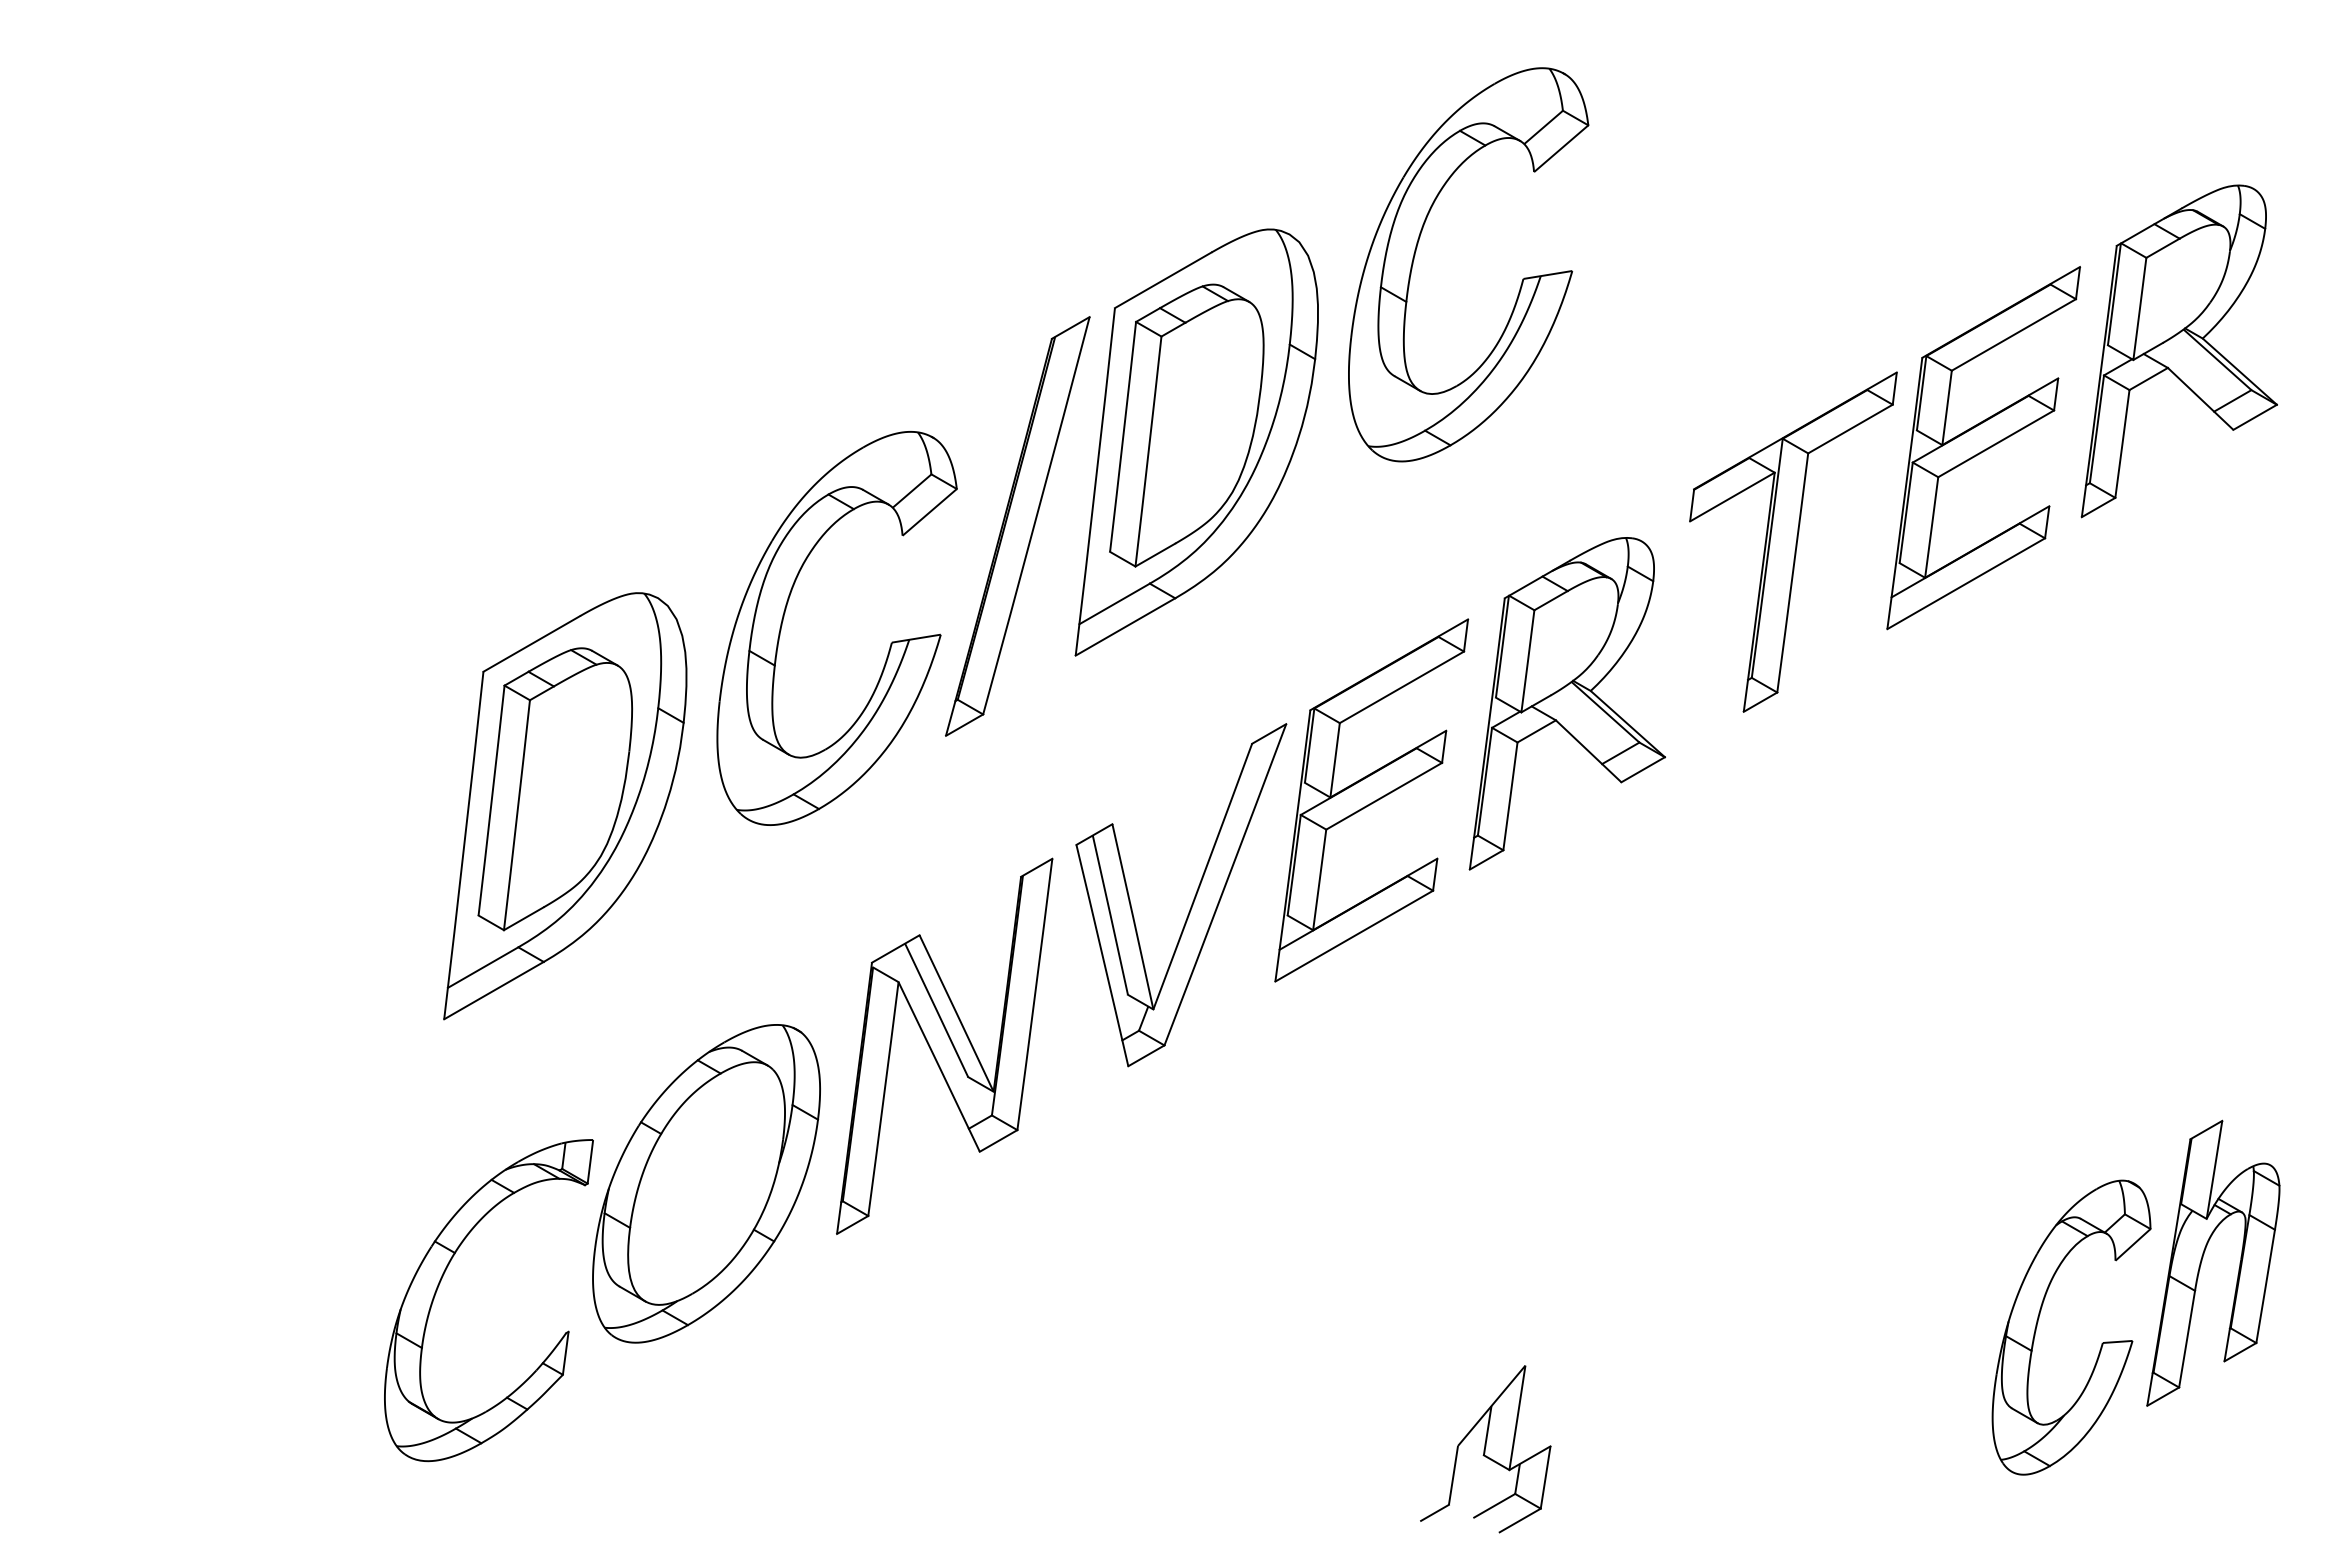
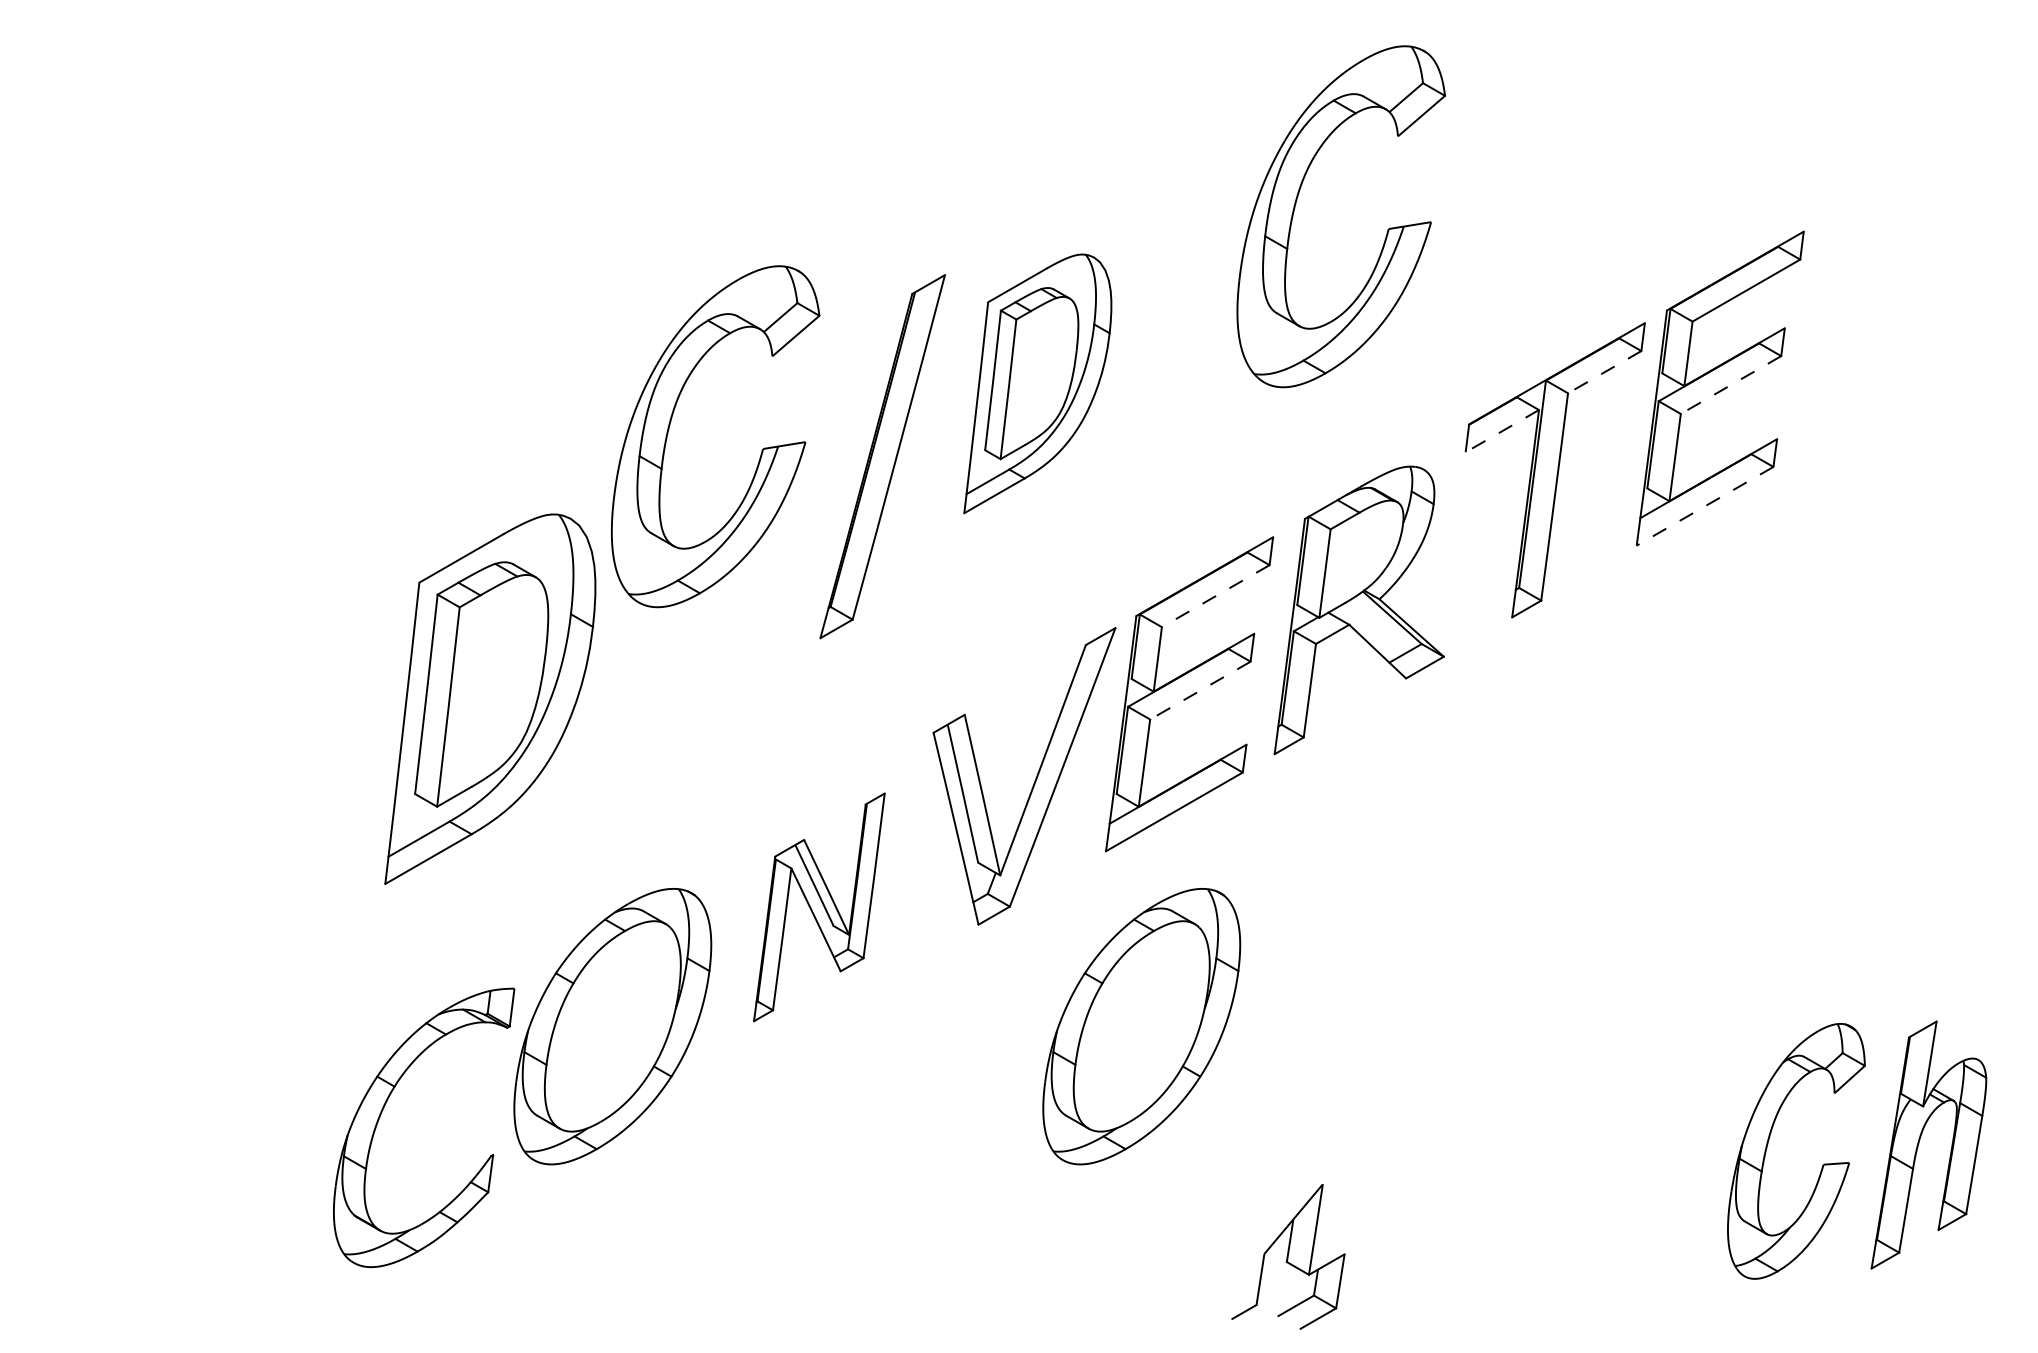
part: (1416, 251) -> (1296, 205), moved
part: (2178, 351) -> (1889, 304), removed
line: (1850, 429) -> (1604, 372), solid -> dashed
part: (1196, 442) -> (1037, 383), size x0.7
line: (1996, 443) -> (1731, 384), solid -> dashed
line: (1732, 497) -> (1502, 431), solid -> dashed
line: (1966, 583) -> (1705, 506), solid -> dashed
part: (784, 617) -> (669, 427), moved
line: (1401, 687) -> (1215, 596), solid -> dashed
line: (1384, 796) -> (1200, 690), solid -> dashed
part: (944, 1045) -> (819, 906), size x0.7
part: (1316, 1183) -> (1141, 1026), added
part: (2202, 1261) -> (1919, 1143), moved

